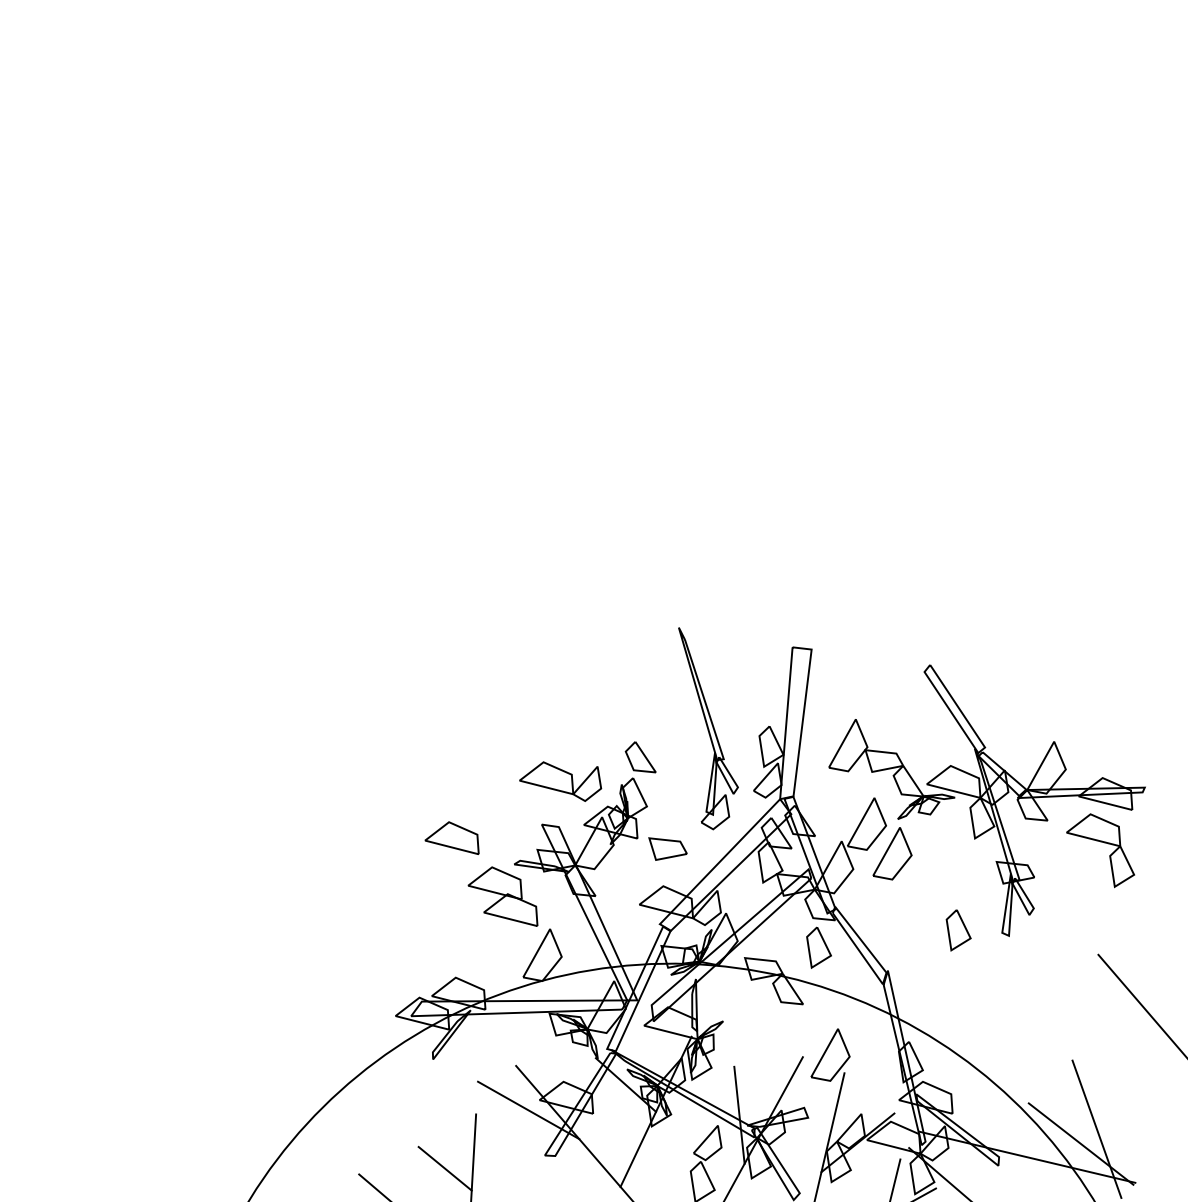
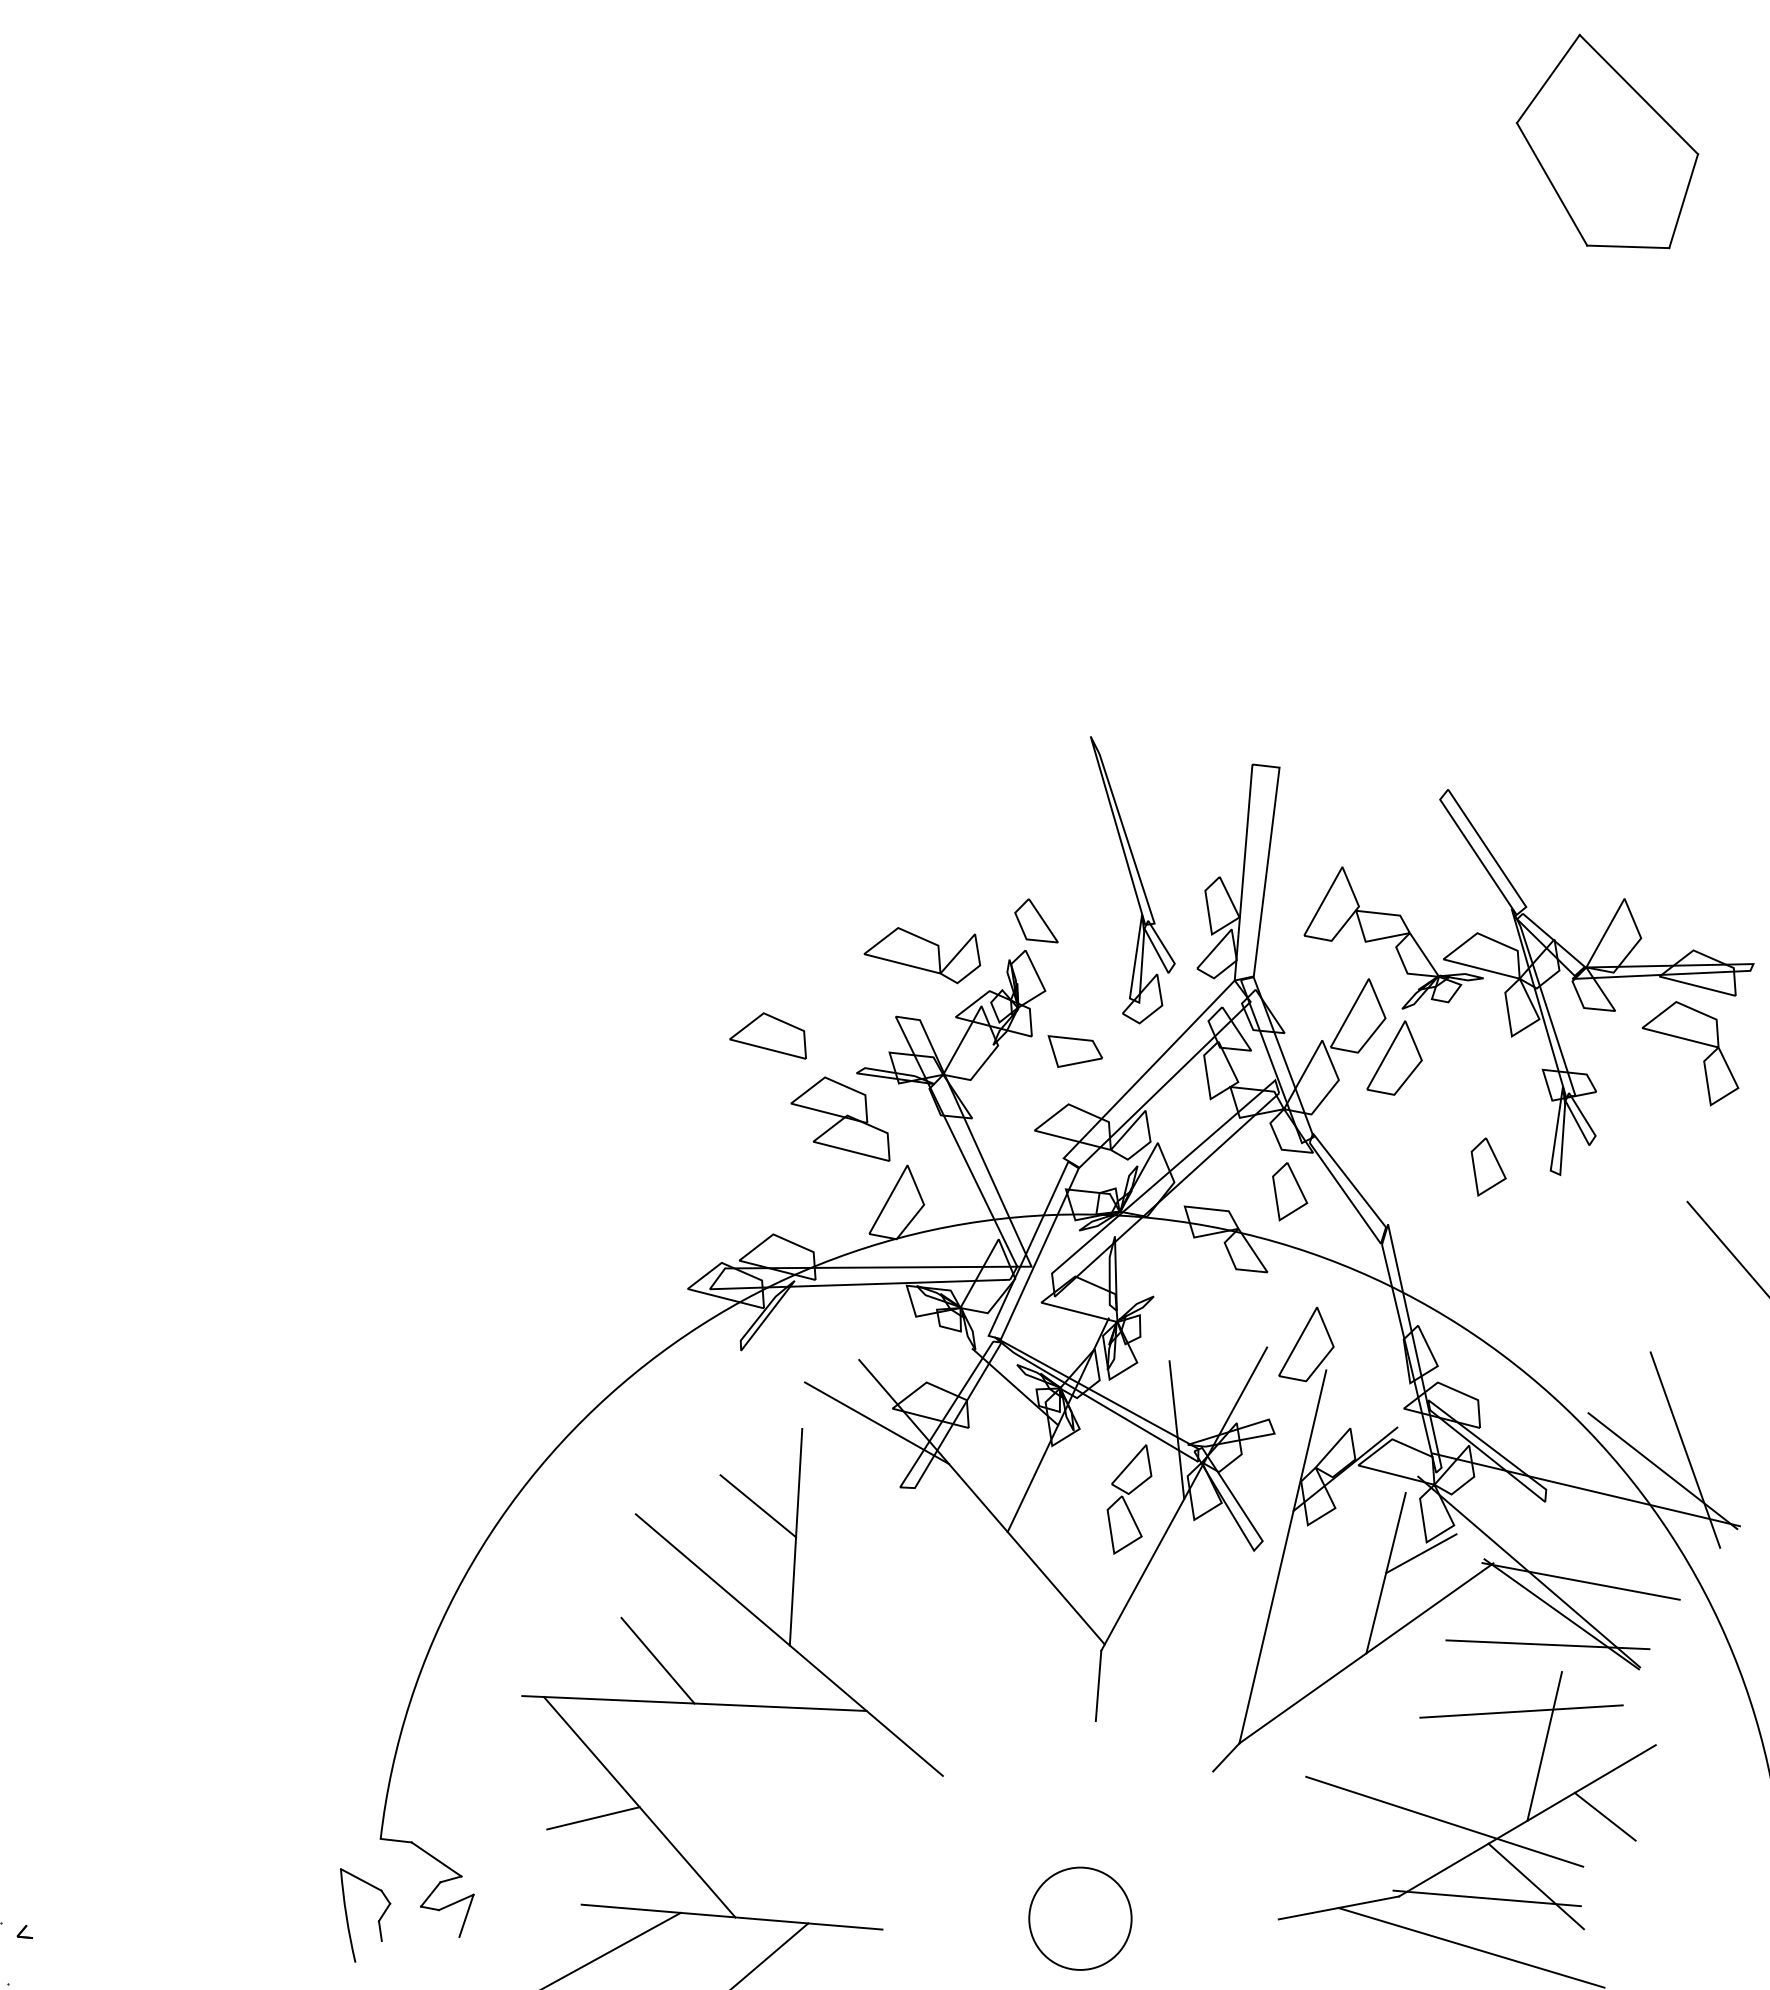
part: (1042, 209) -> (1607, 141), added

